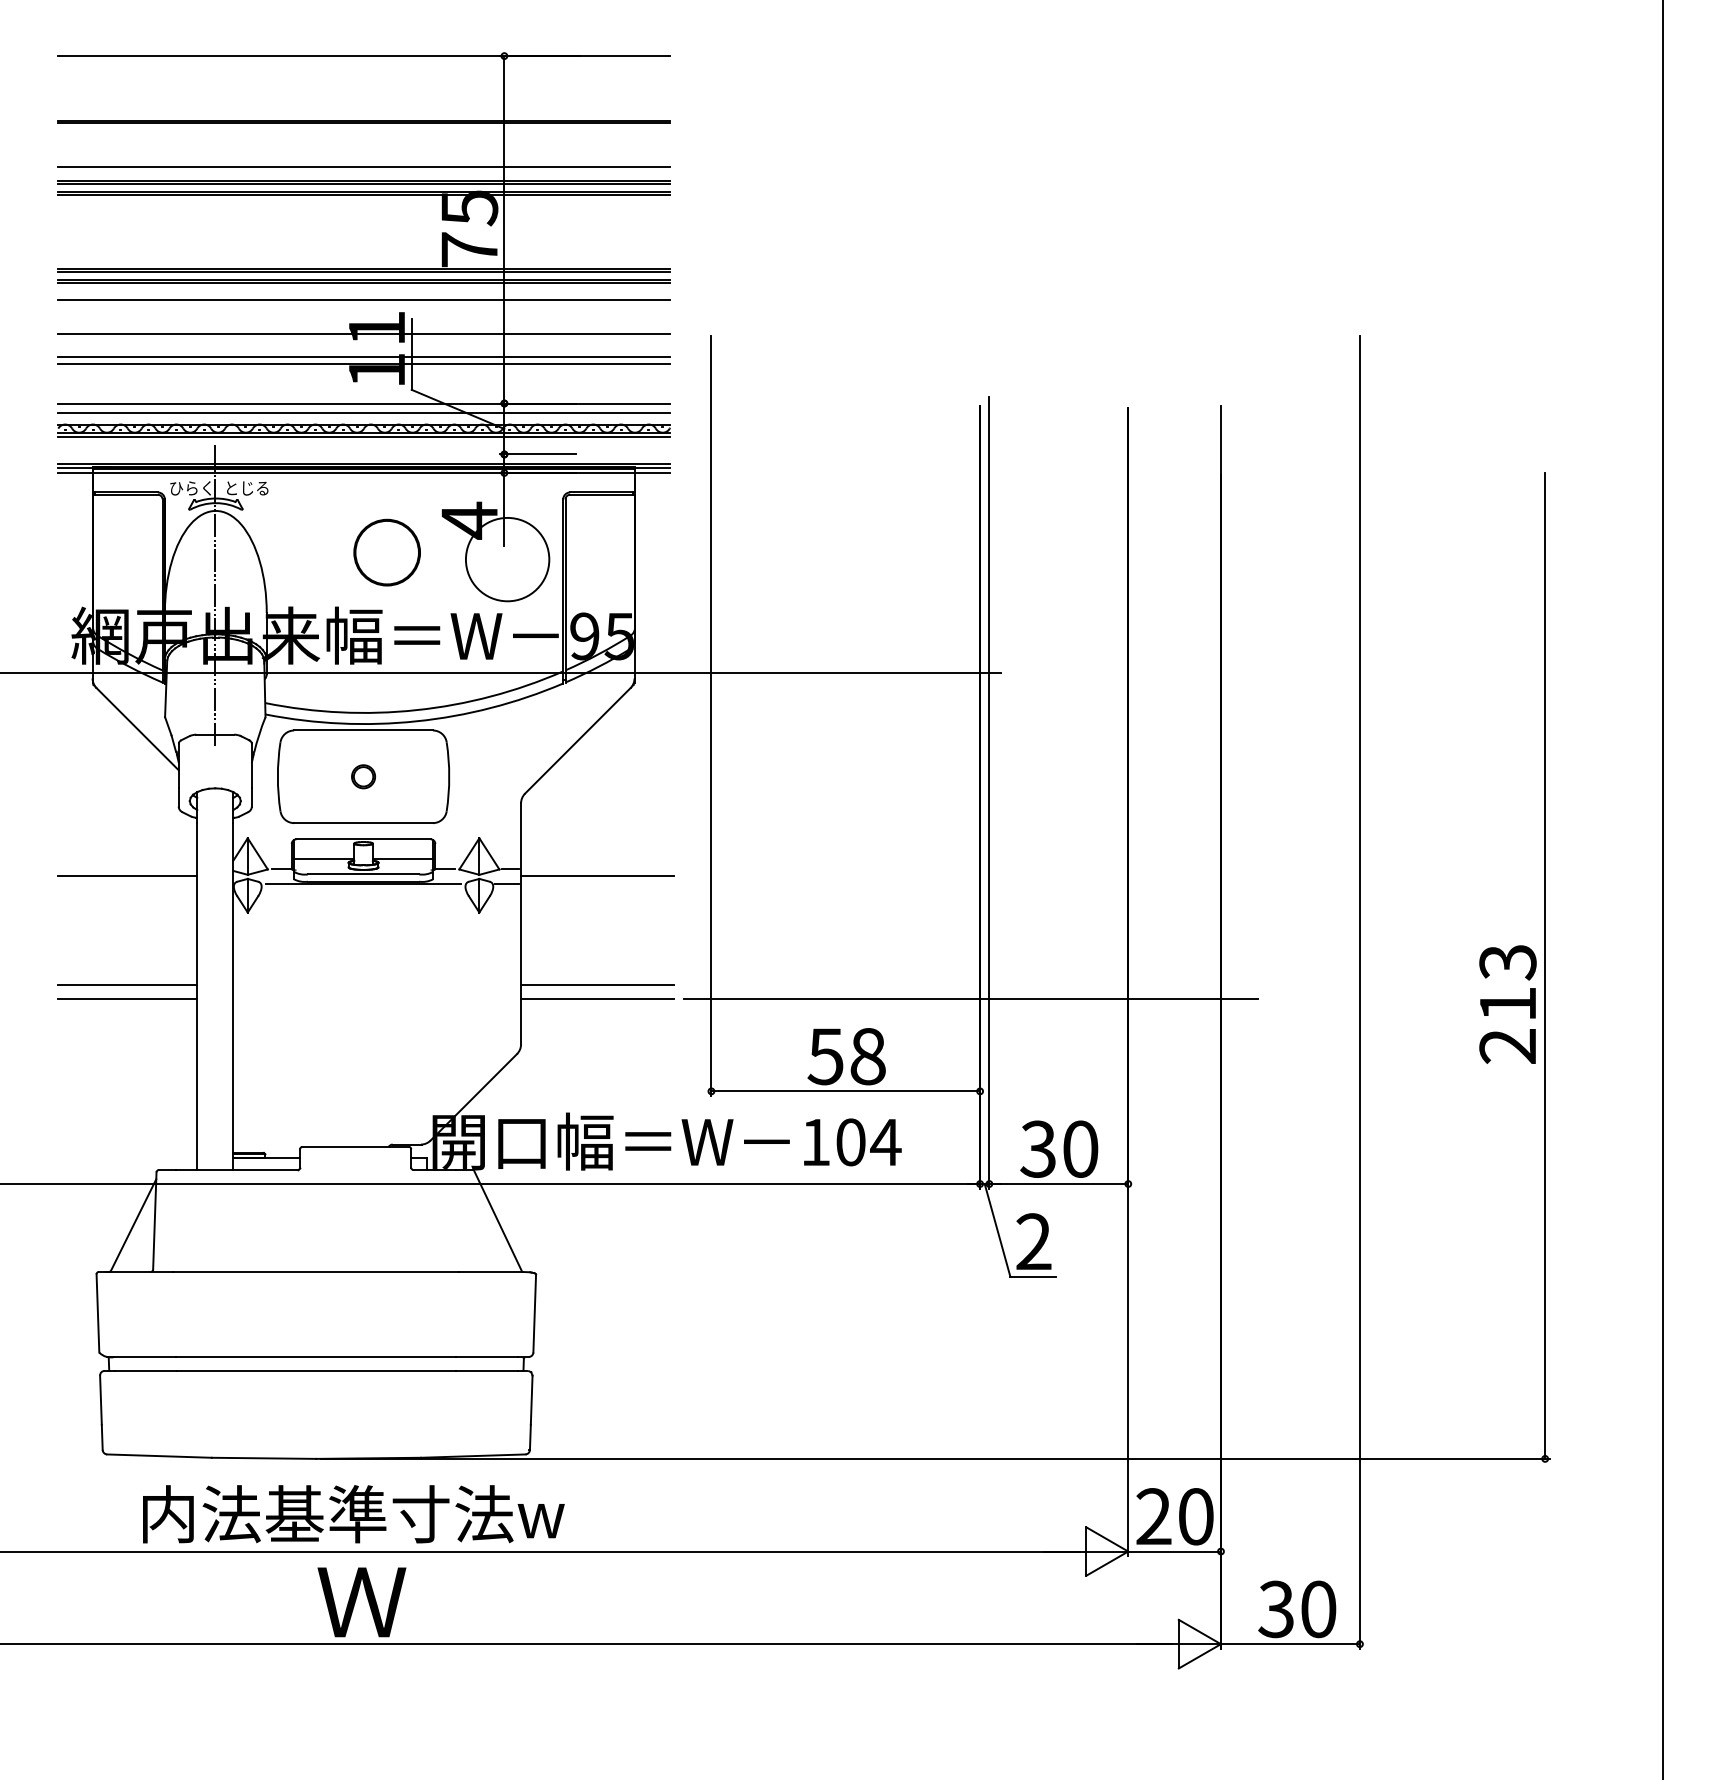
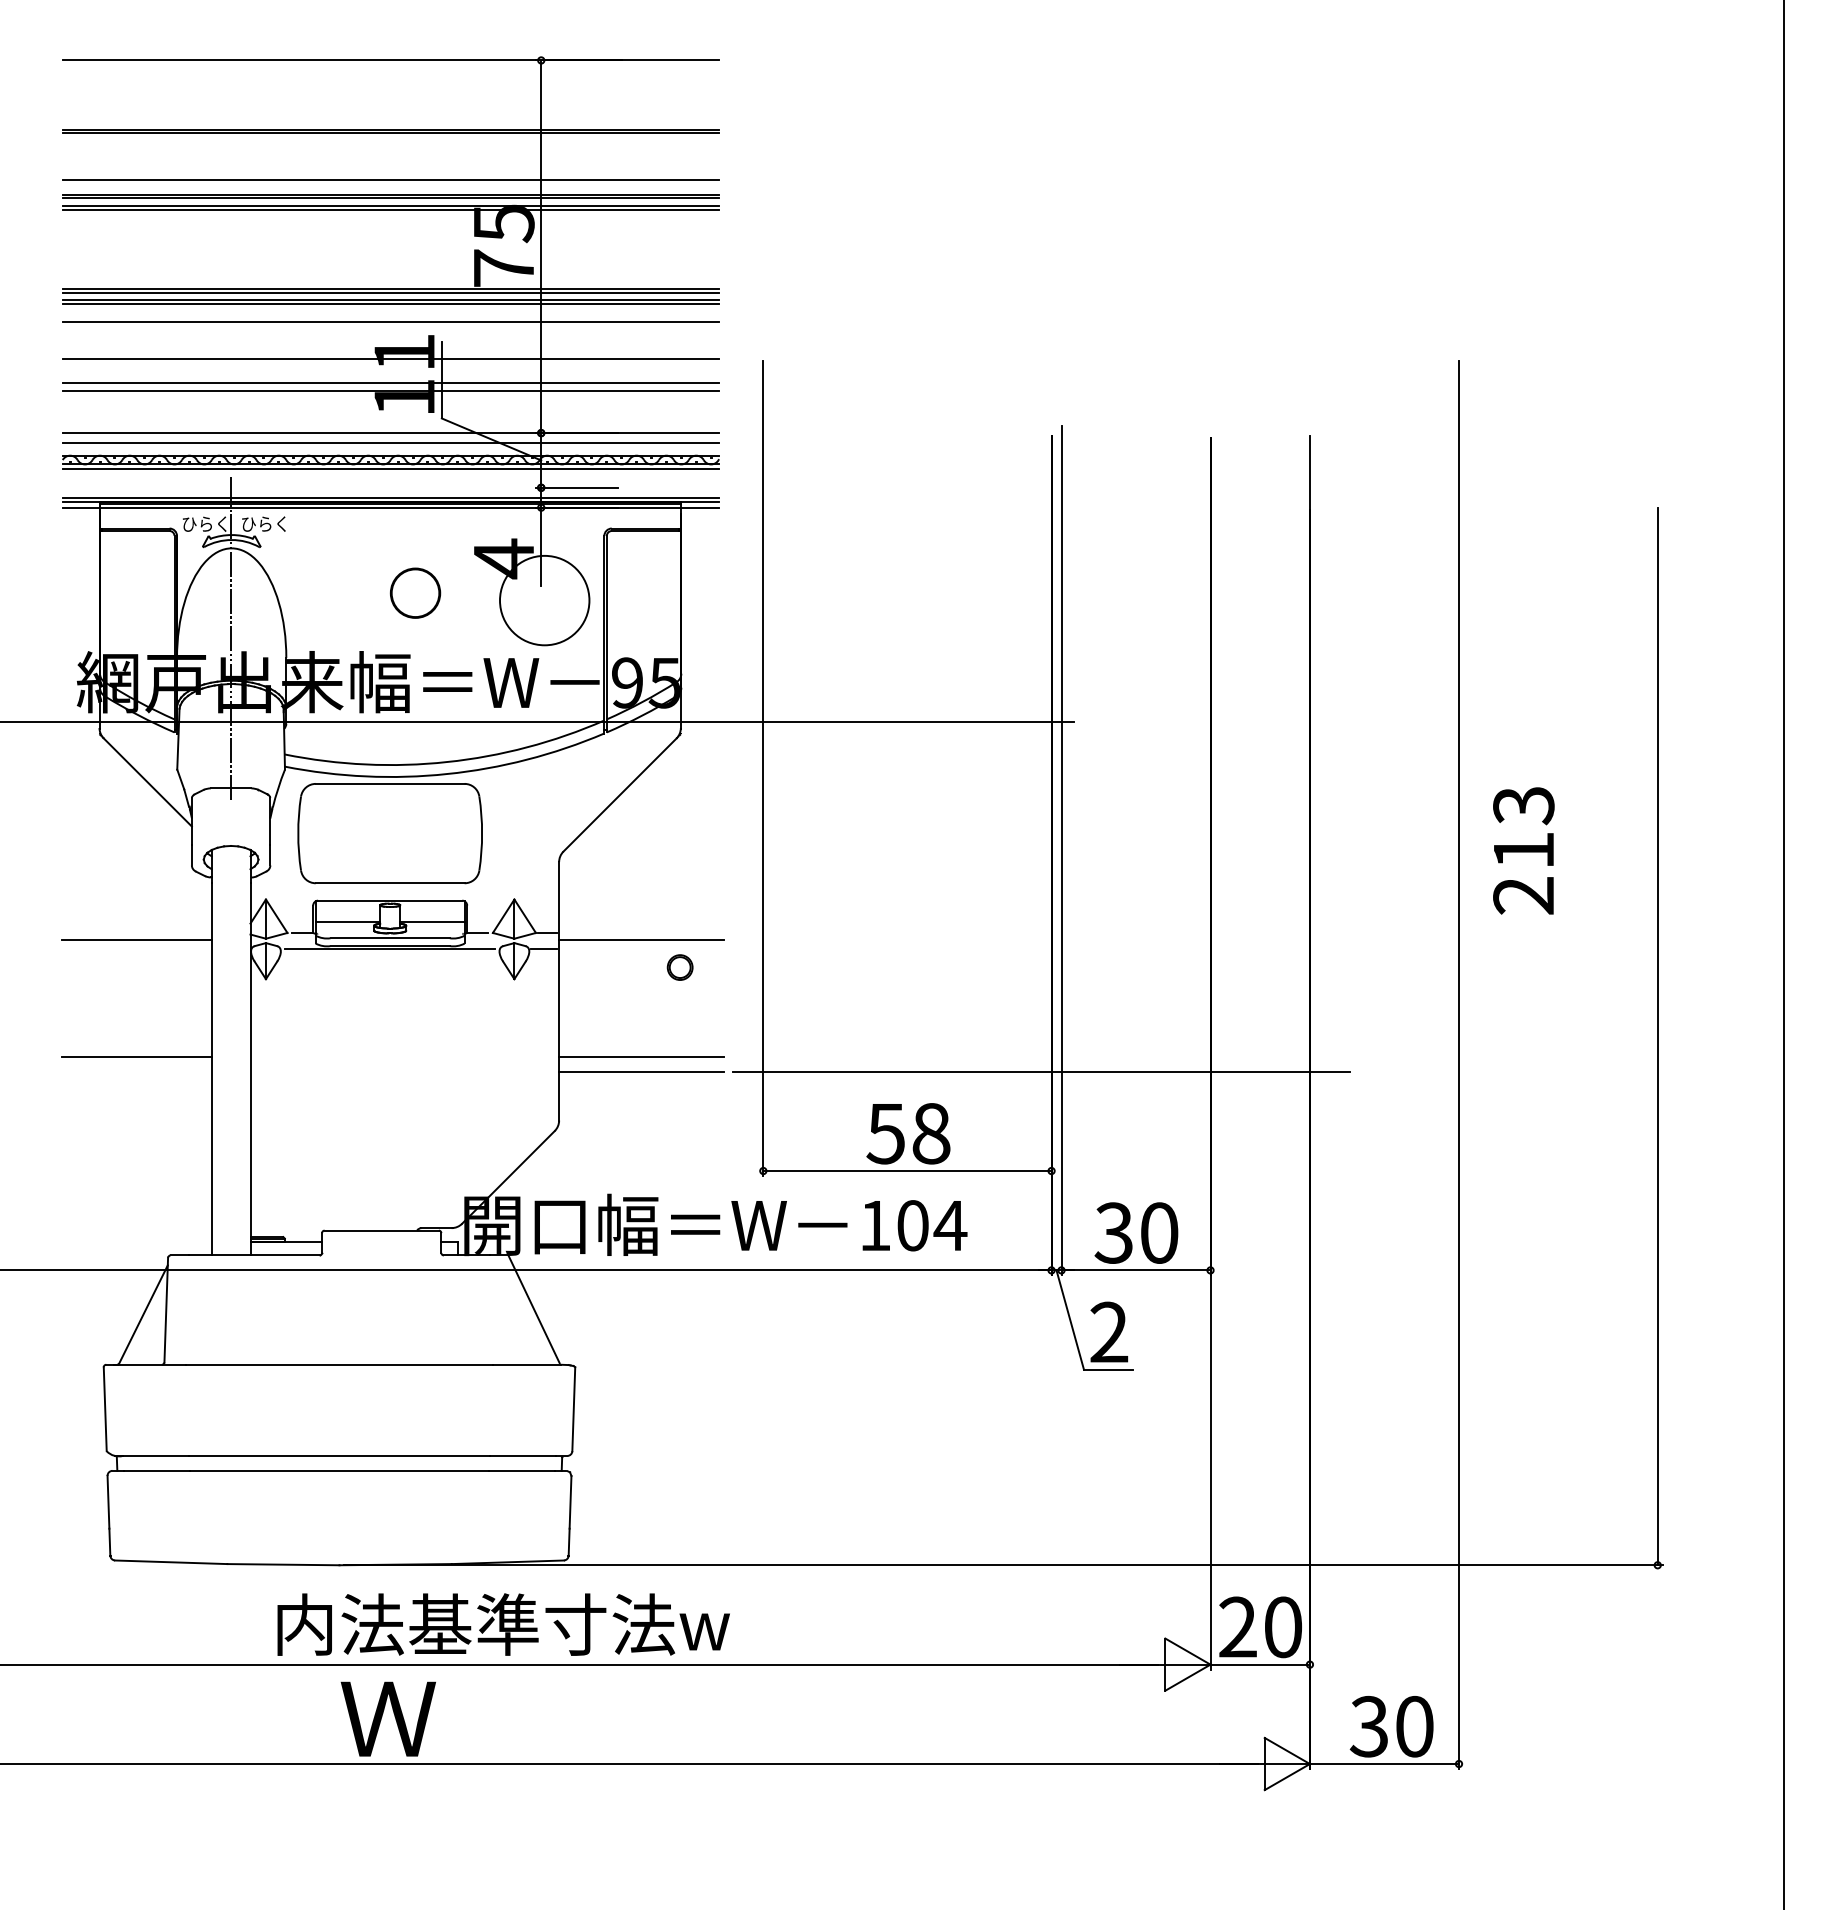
text: (247, 487) -> (265, 523), とじる -> ひらく
part: (387, 553) -> (415, 593), size x0.7
part: (362, 776) -> (679, 967), moved
line: (127, 998) -> (136, 1071), removed
text: (1507, 1004) -> (1523, 850), moved
text: (353, 1514) -> (503, 1624), moved

